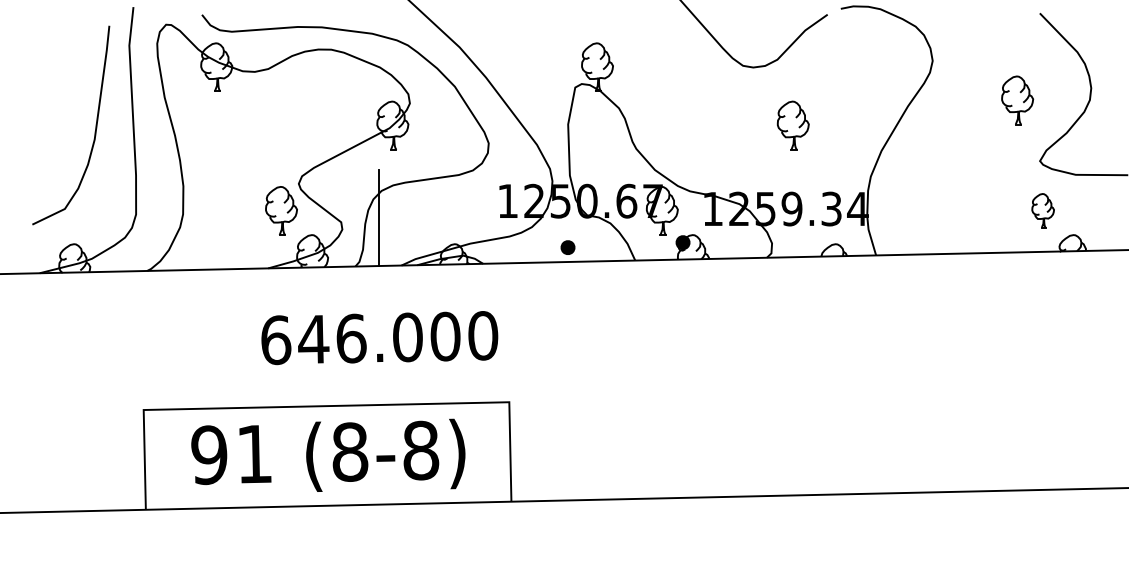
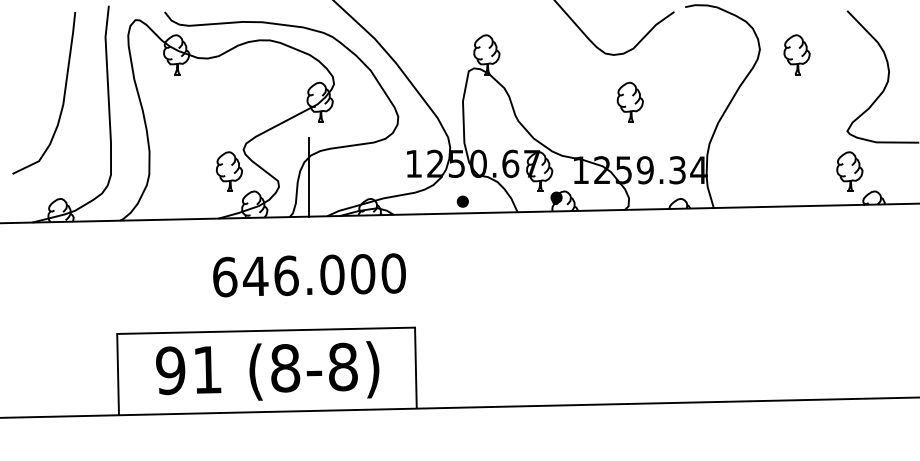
part: (1016, 100) -> (796, 54), moved
part: (792, 124) -> (629, 101), moved
curve: (94, 125) -> (63, 93), moved
part: (1042, 210) -> (849, 171), size x1.43

